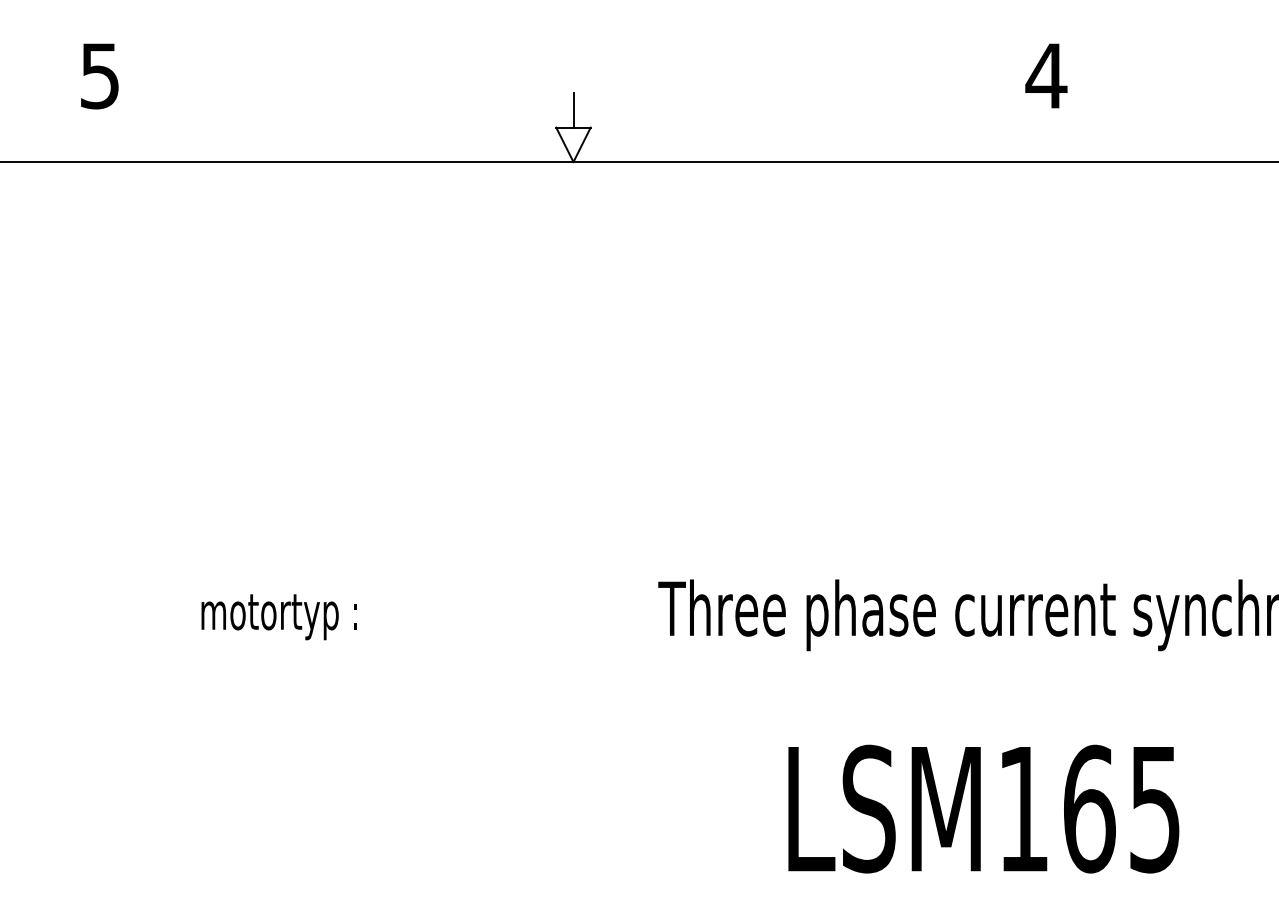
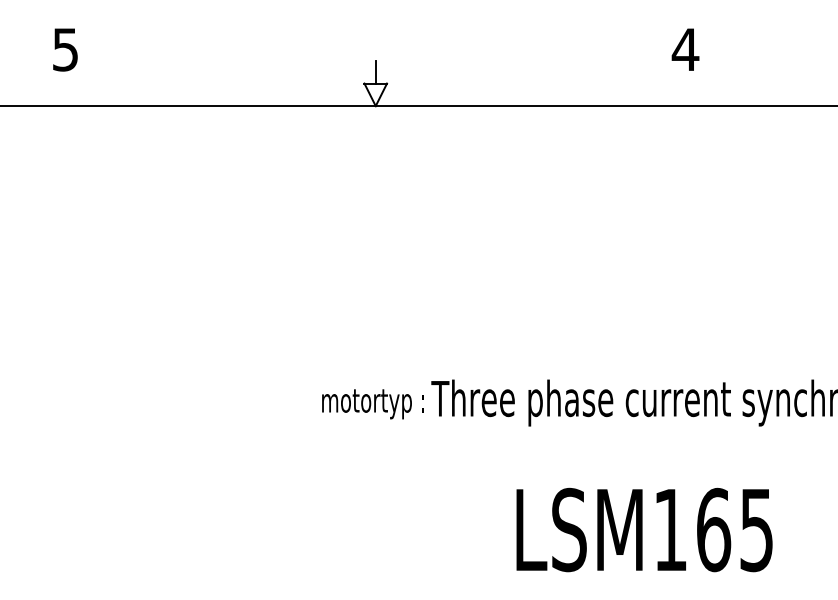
text: (278, 617) -> (372, 404), moved

